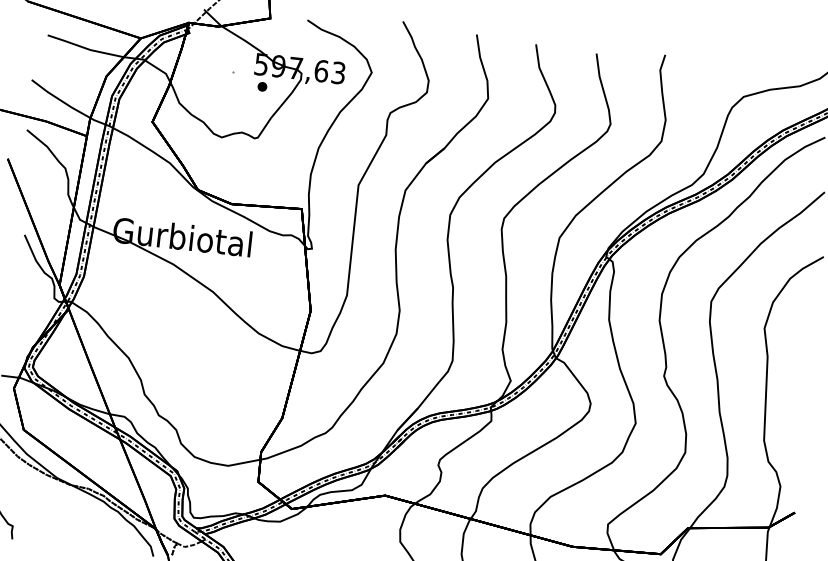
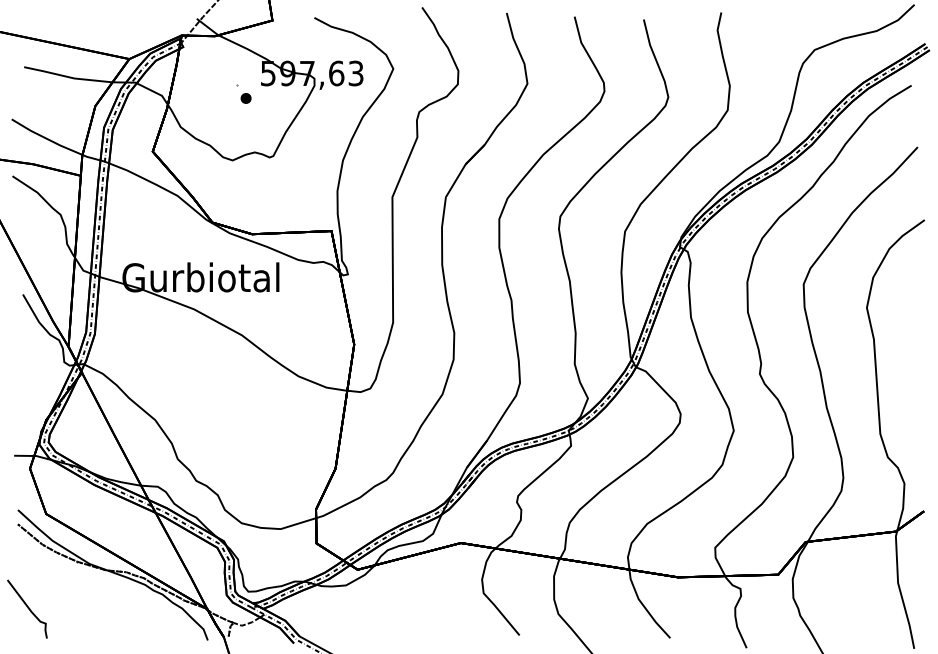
part: (261, 86) -> (245, 98), moved

